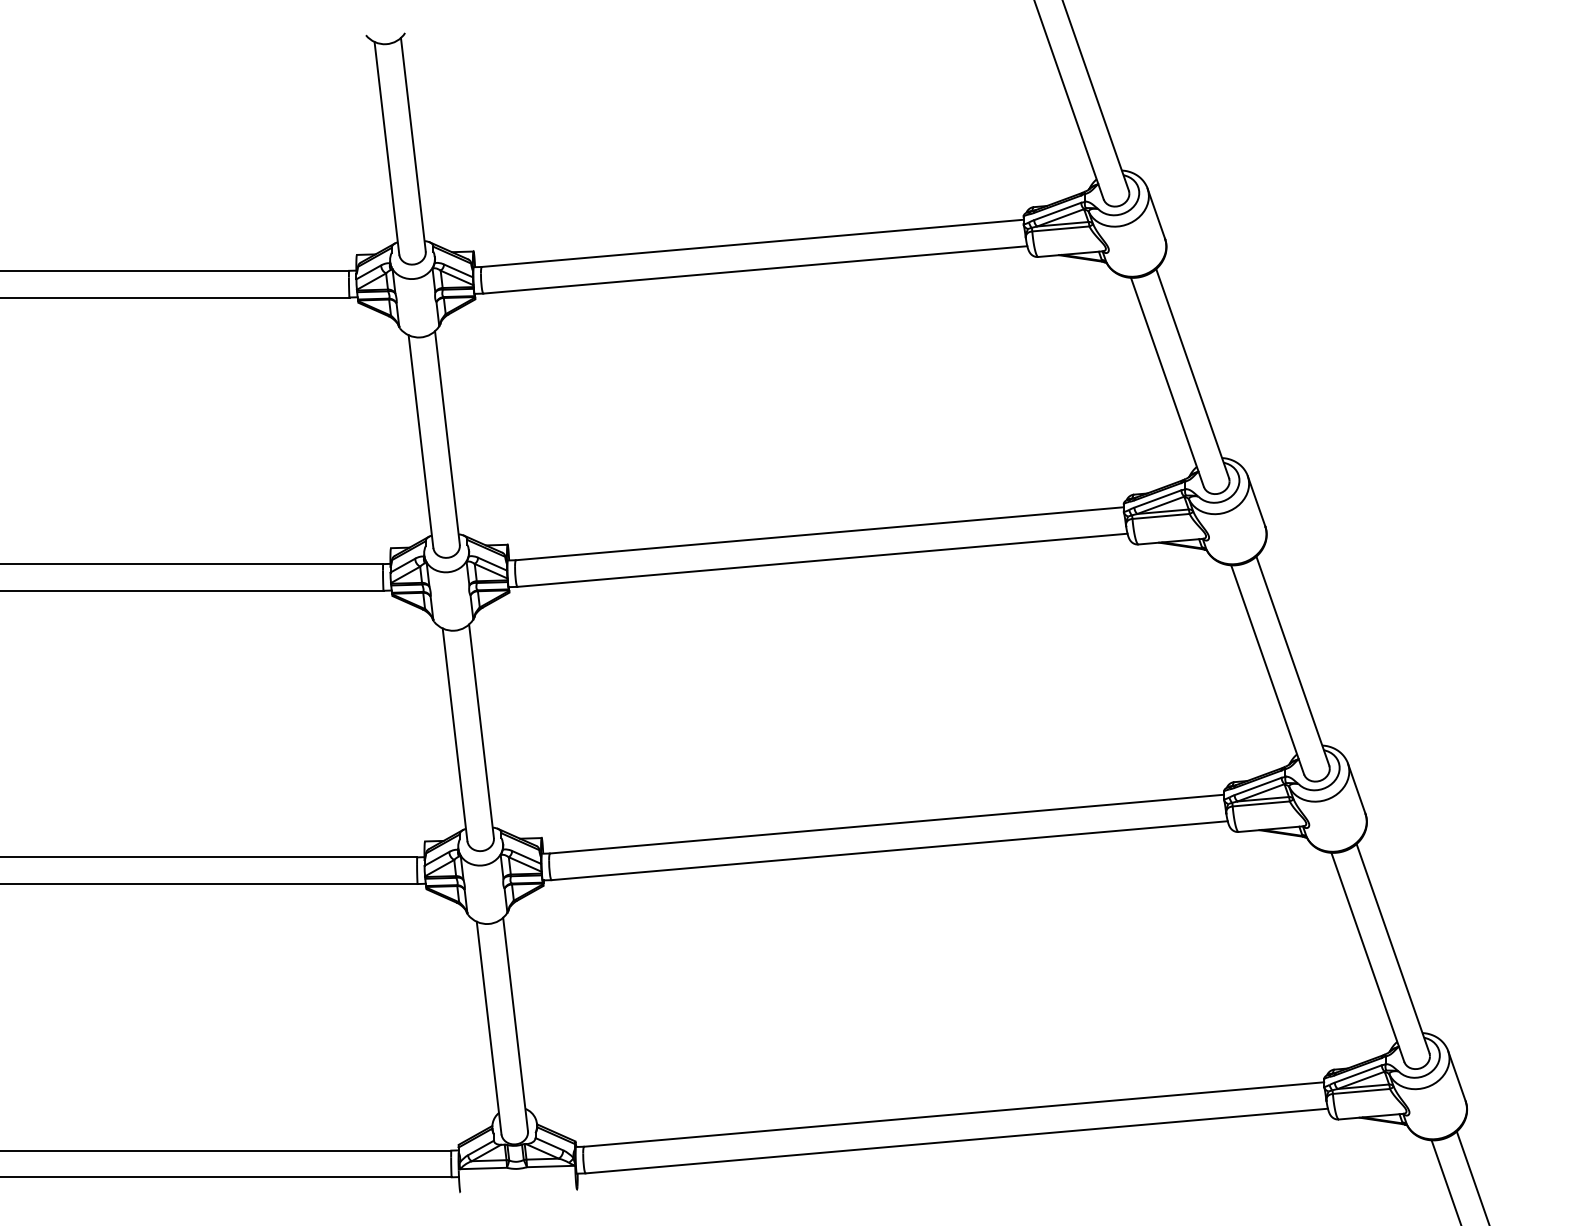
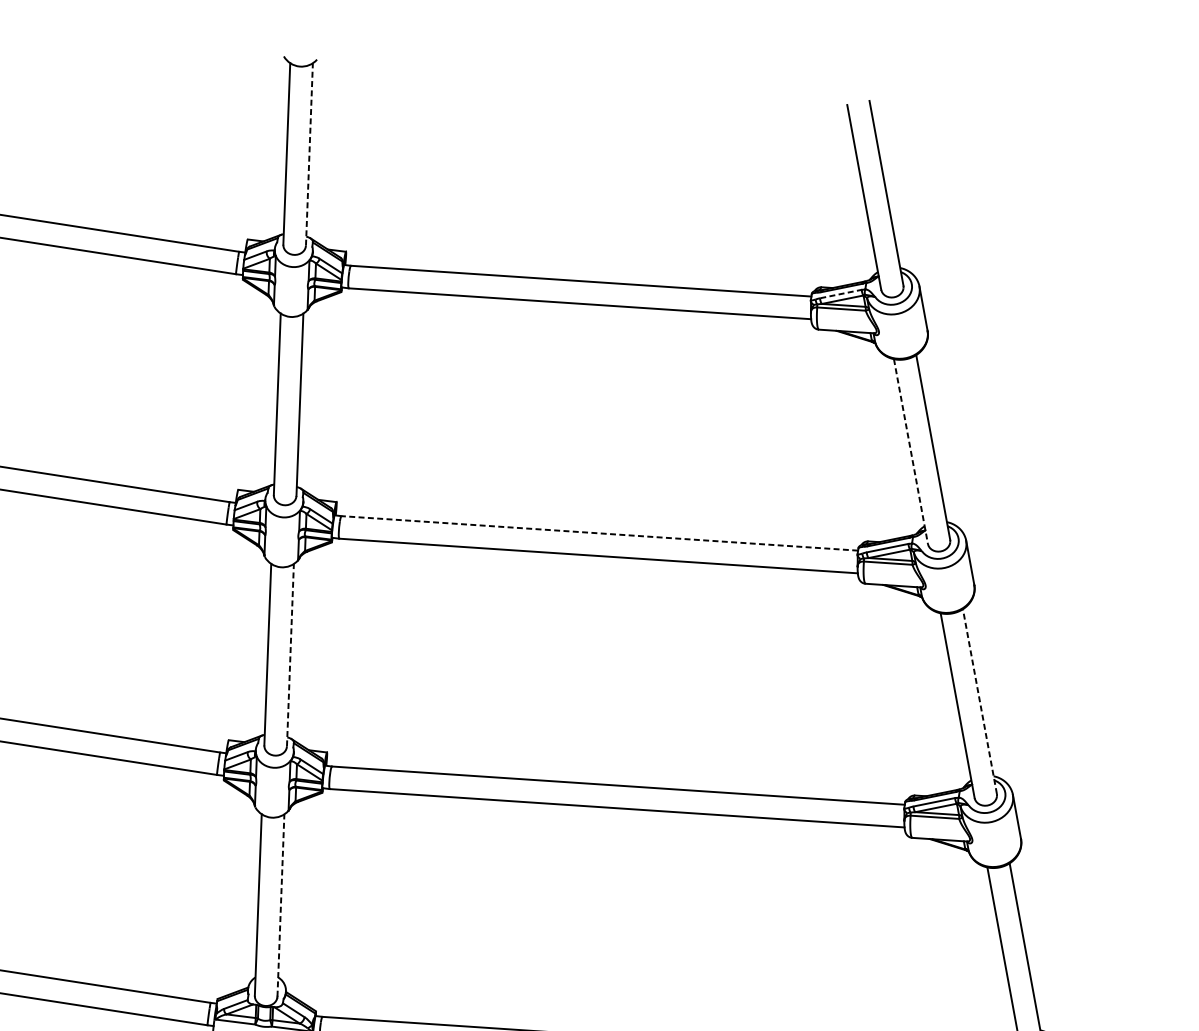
line: (413, 144) -> (309, 154), solid -> dashed
line: (1058, 211) -> (841, 294), solid -> dashed
line: (1167, 382) -> (910, 451), solid -> dashed
line: (819, 533) -> (599, 533), solid -> dashed
line: (1292, 661) -> (979, 701), solid -> dashed
line: (481, 730) -> (290, 654), solid -> dashed
line: (515, 1024) -> (280, 905), solid -> dashed

